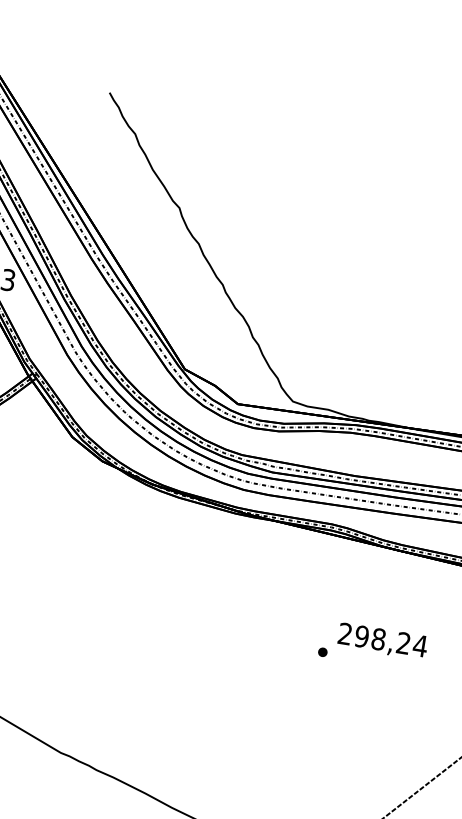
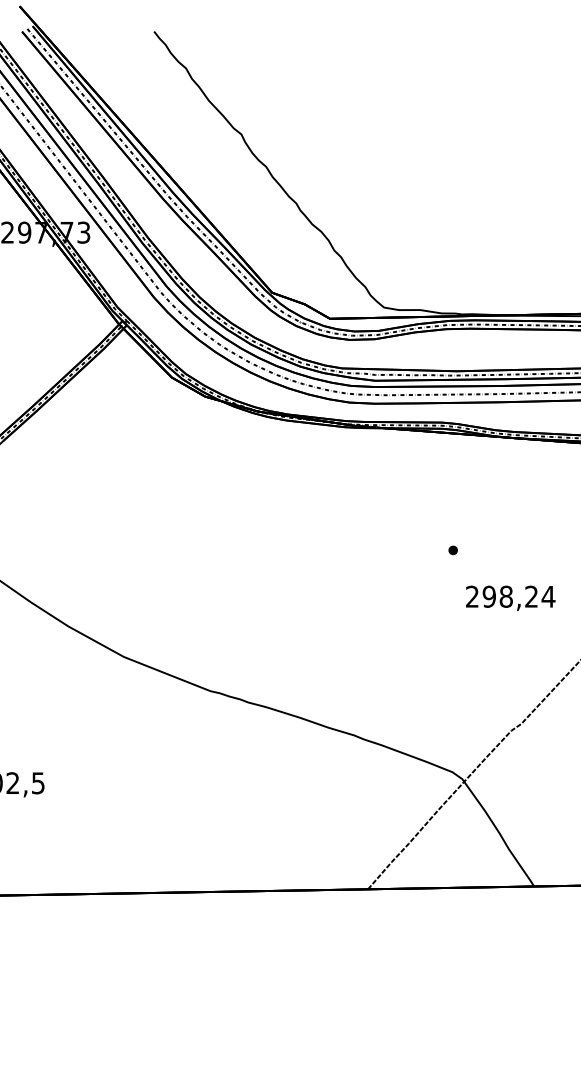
text: (382, 640) -> (510, 597), moved

